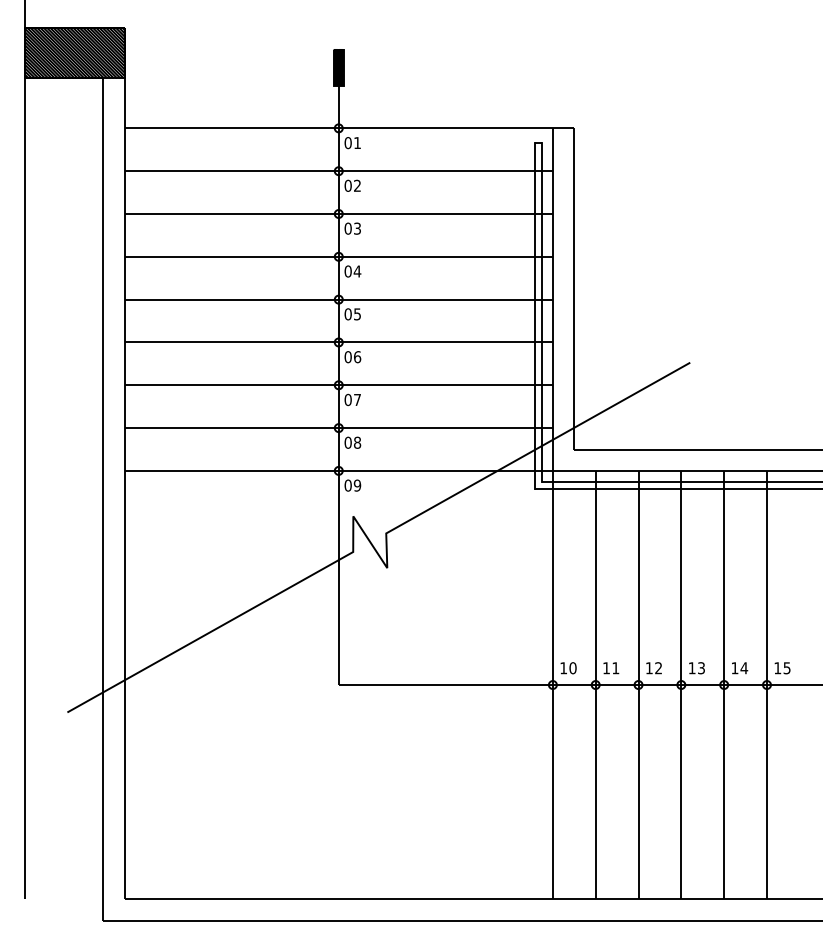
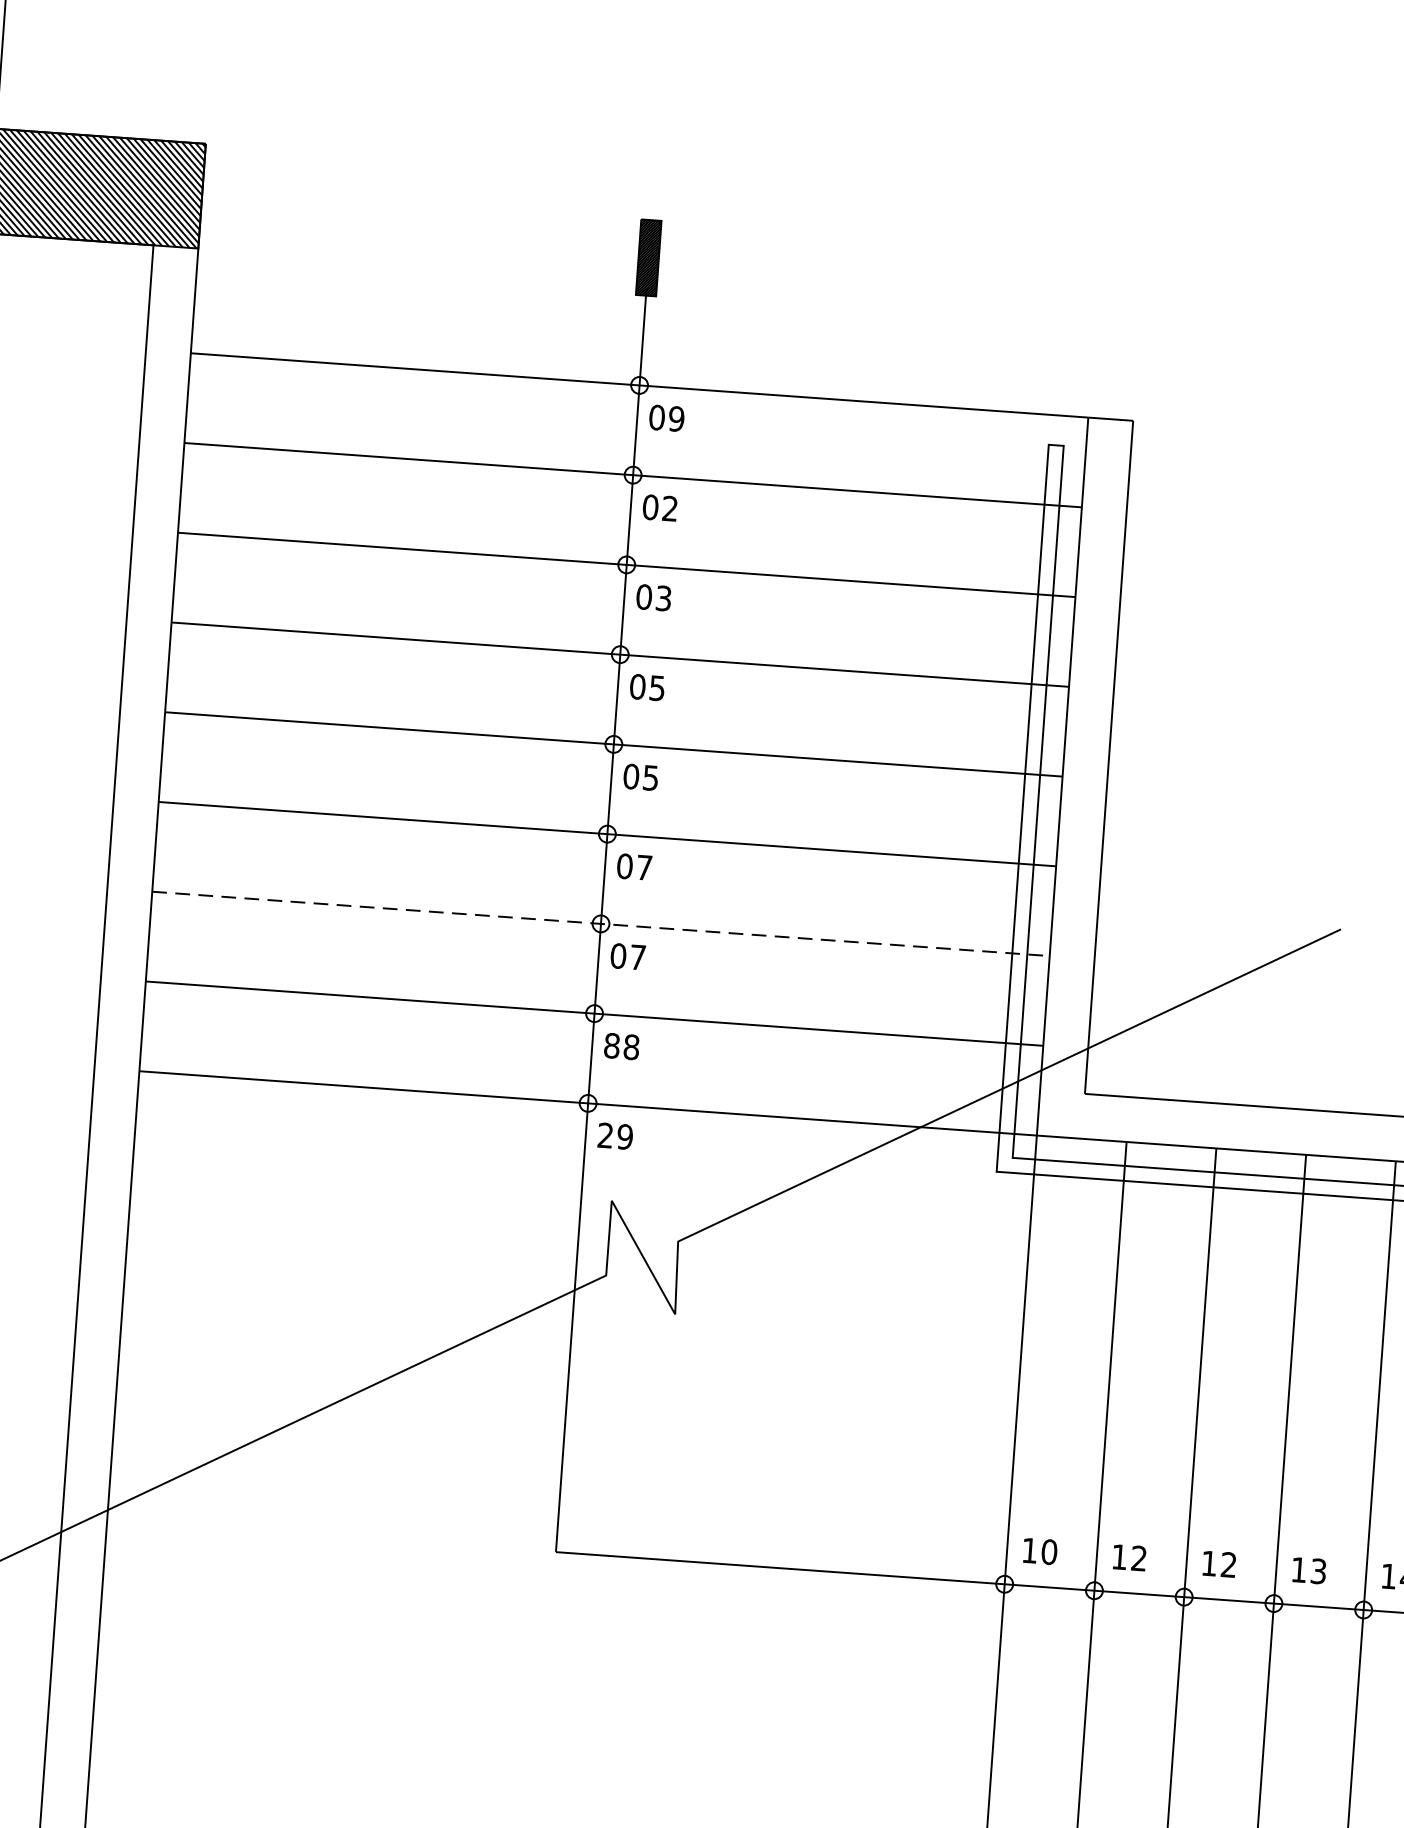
text: (357, 143) -> (676, 419), 01 -> 09
text: (357, 271) -> (657, 688), 04 -> 05
text: (357, 357) -> (644, 868), 06 -> 07
line: (339, 385) -> (602, 924), solid -> dashed
text: (347, 442) -> (610, 1045), 08 -> 88
text: (347, 485) -> (604, 1135), 09 -> 29
text: (615, 668) -> (1138, 1559), 11 -> 12

